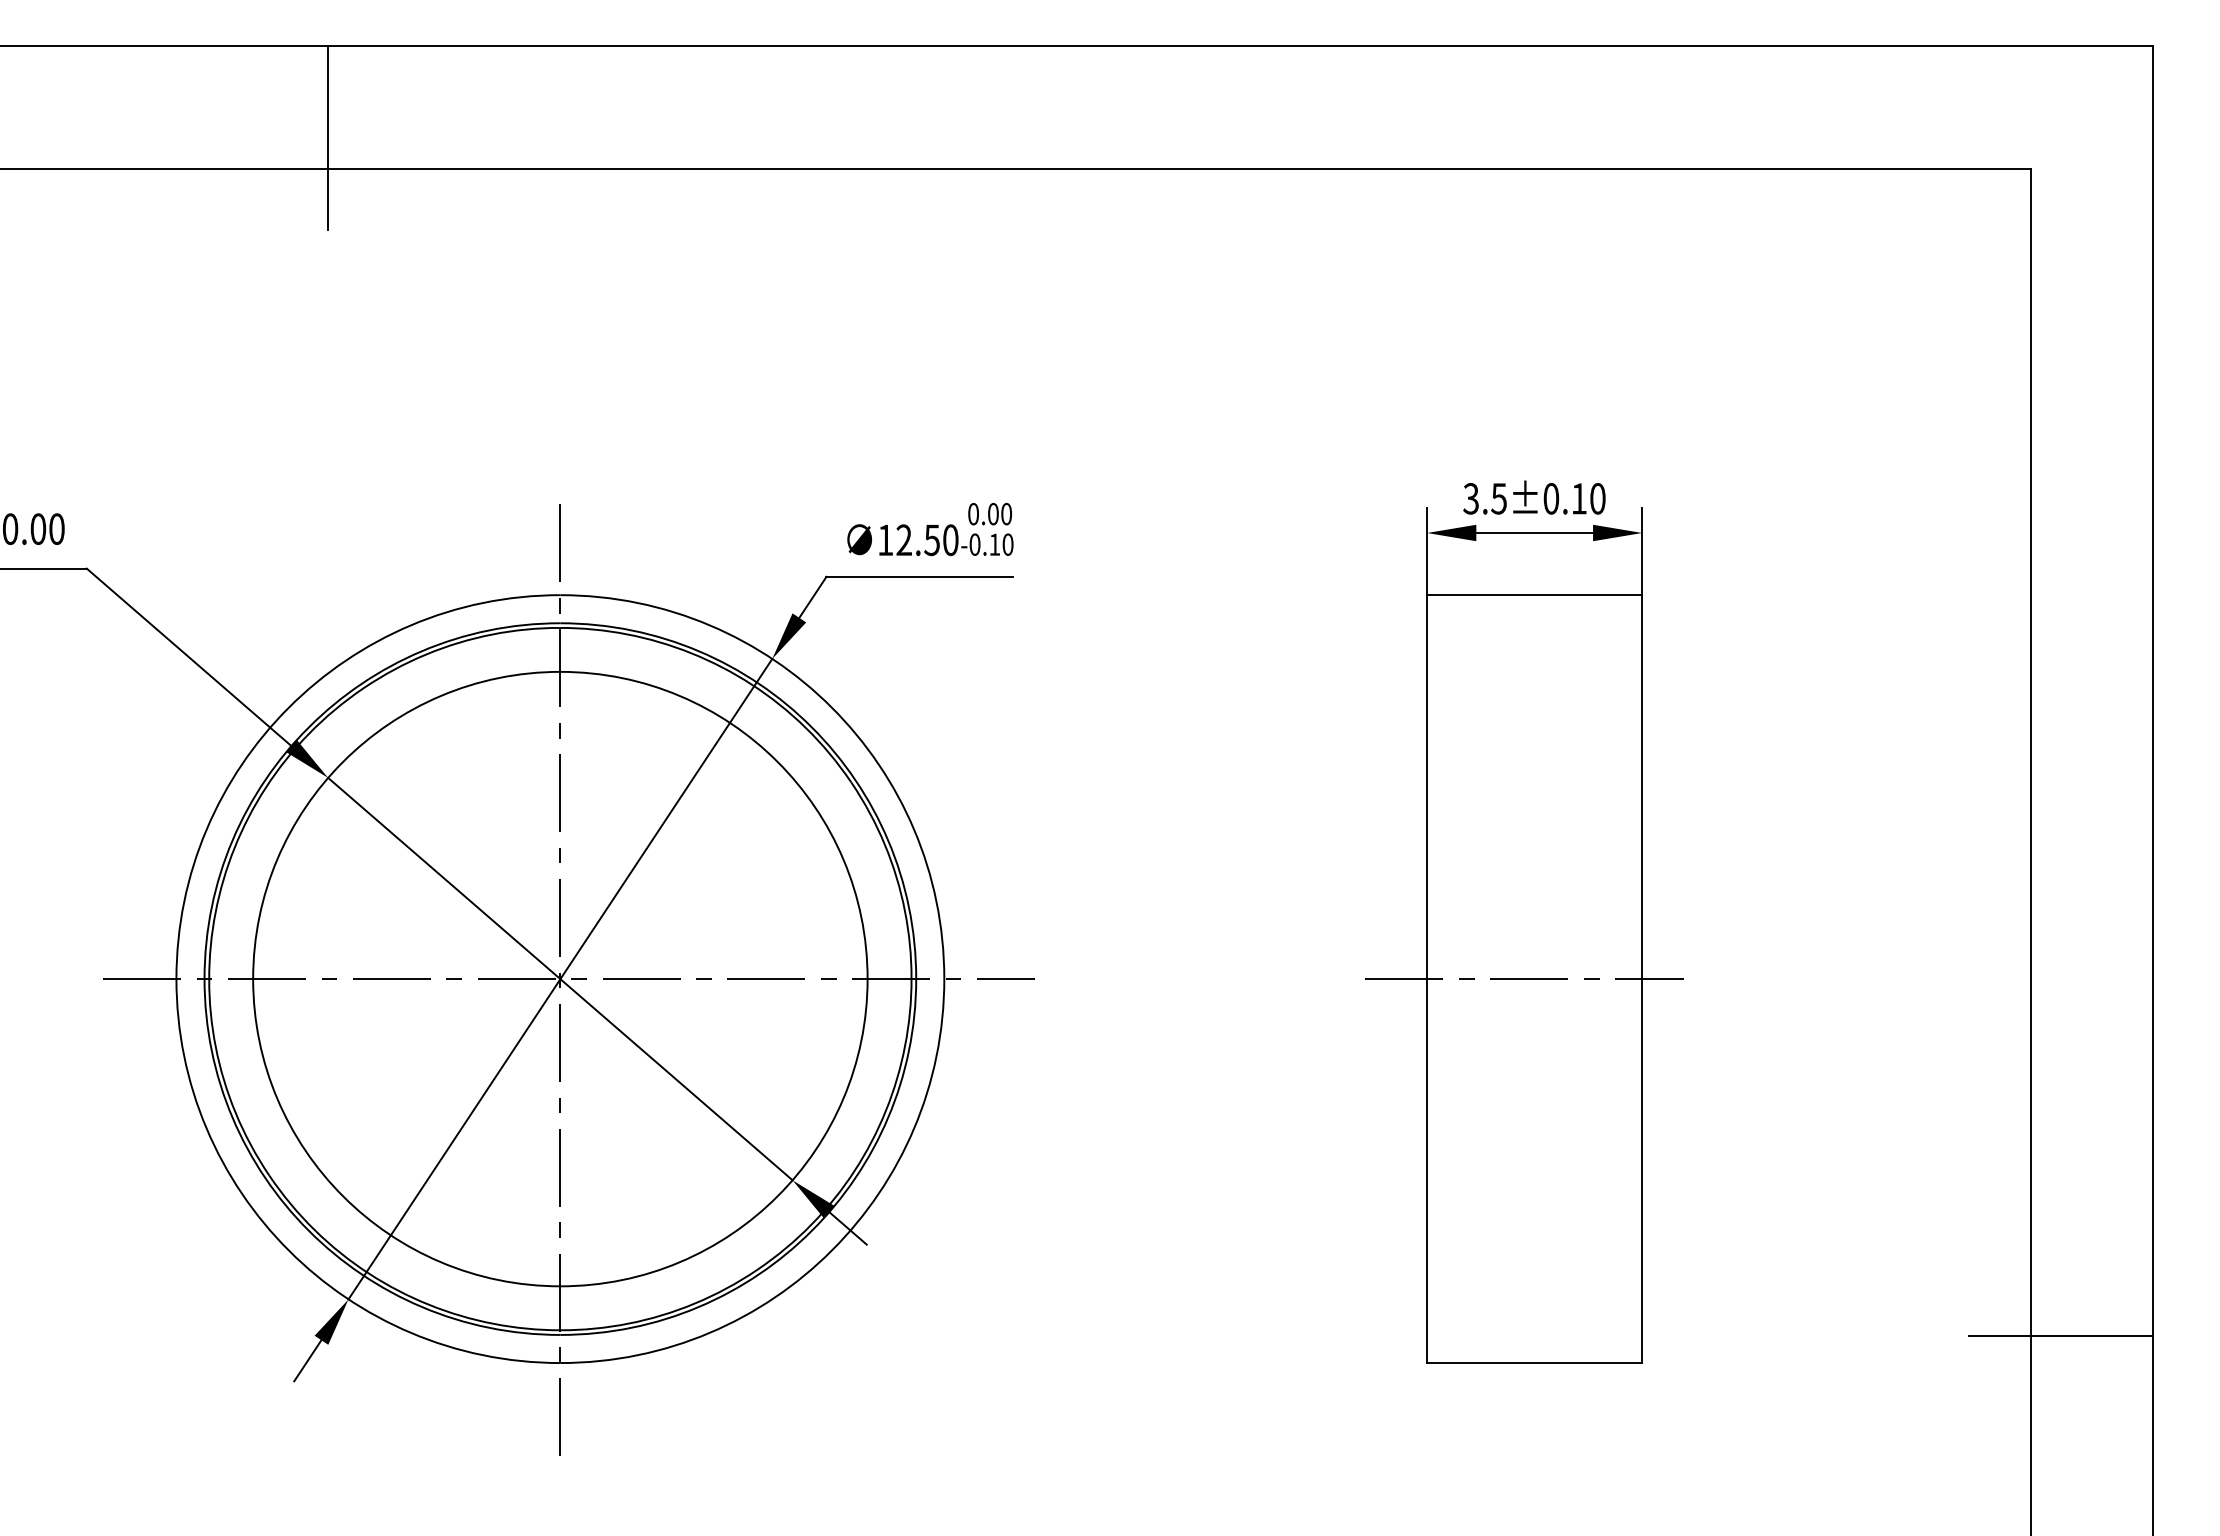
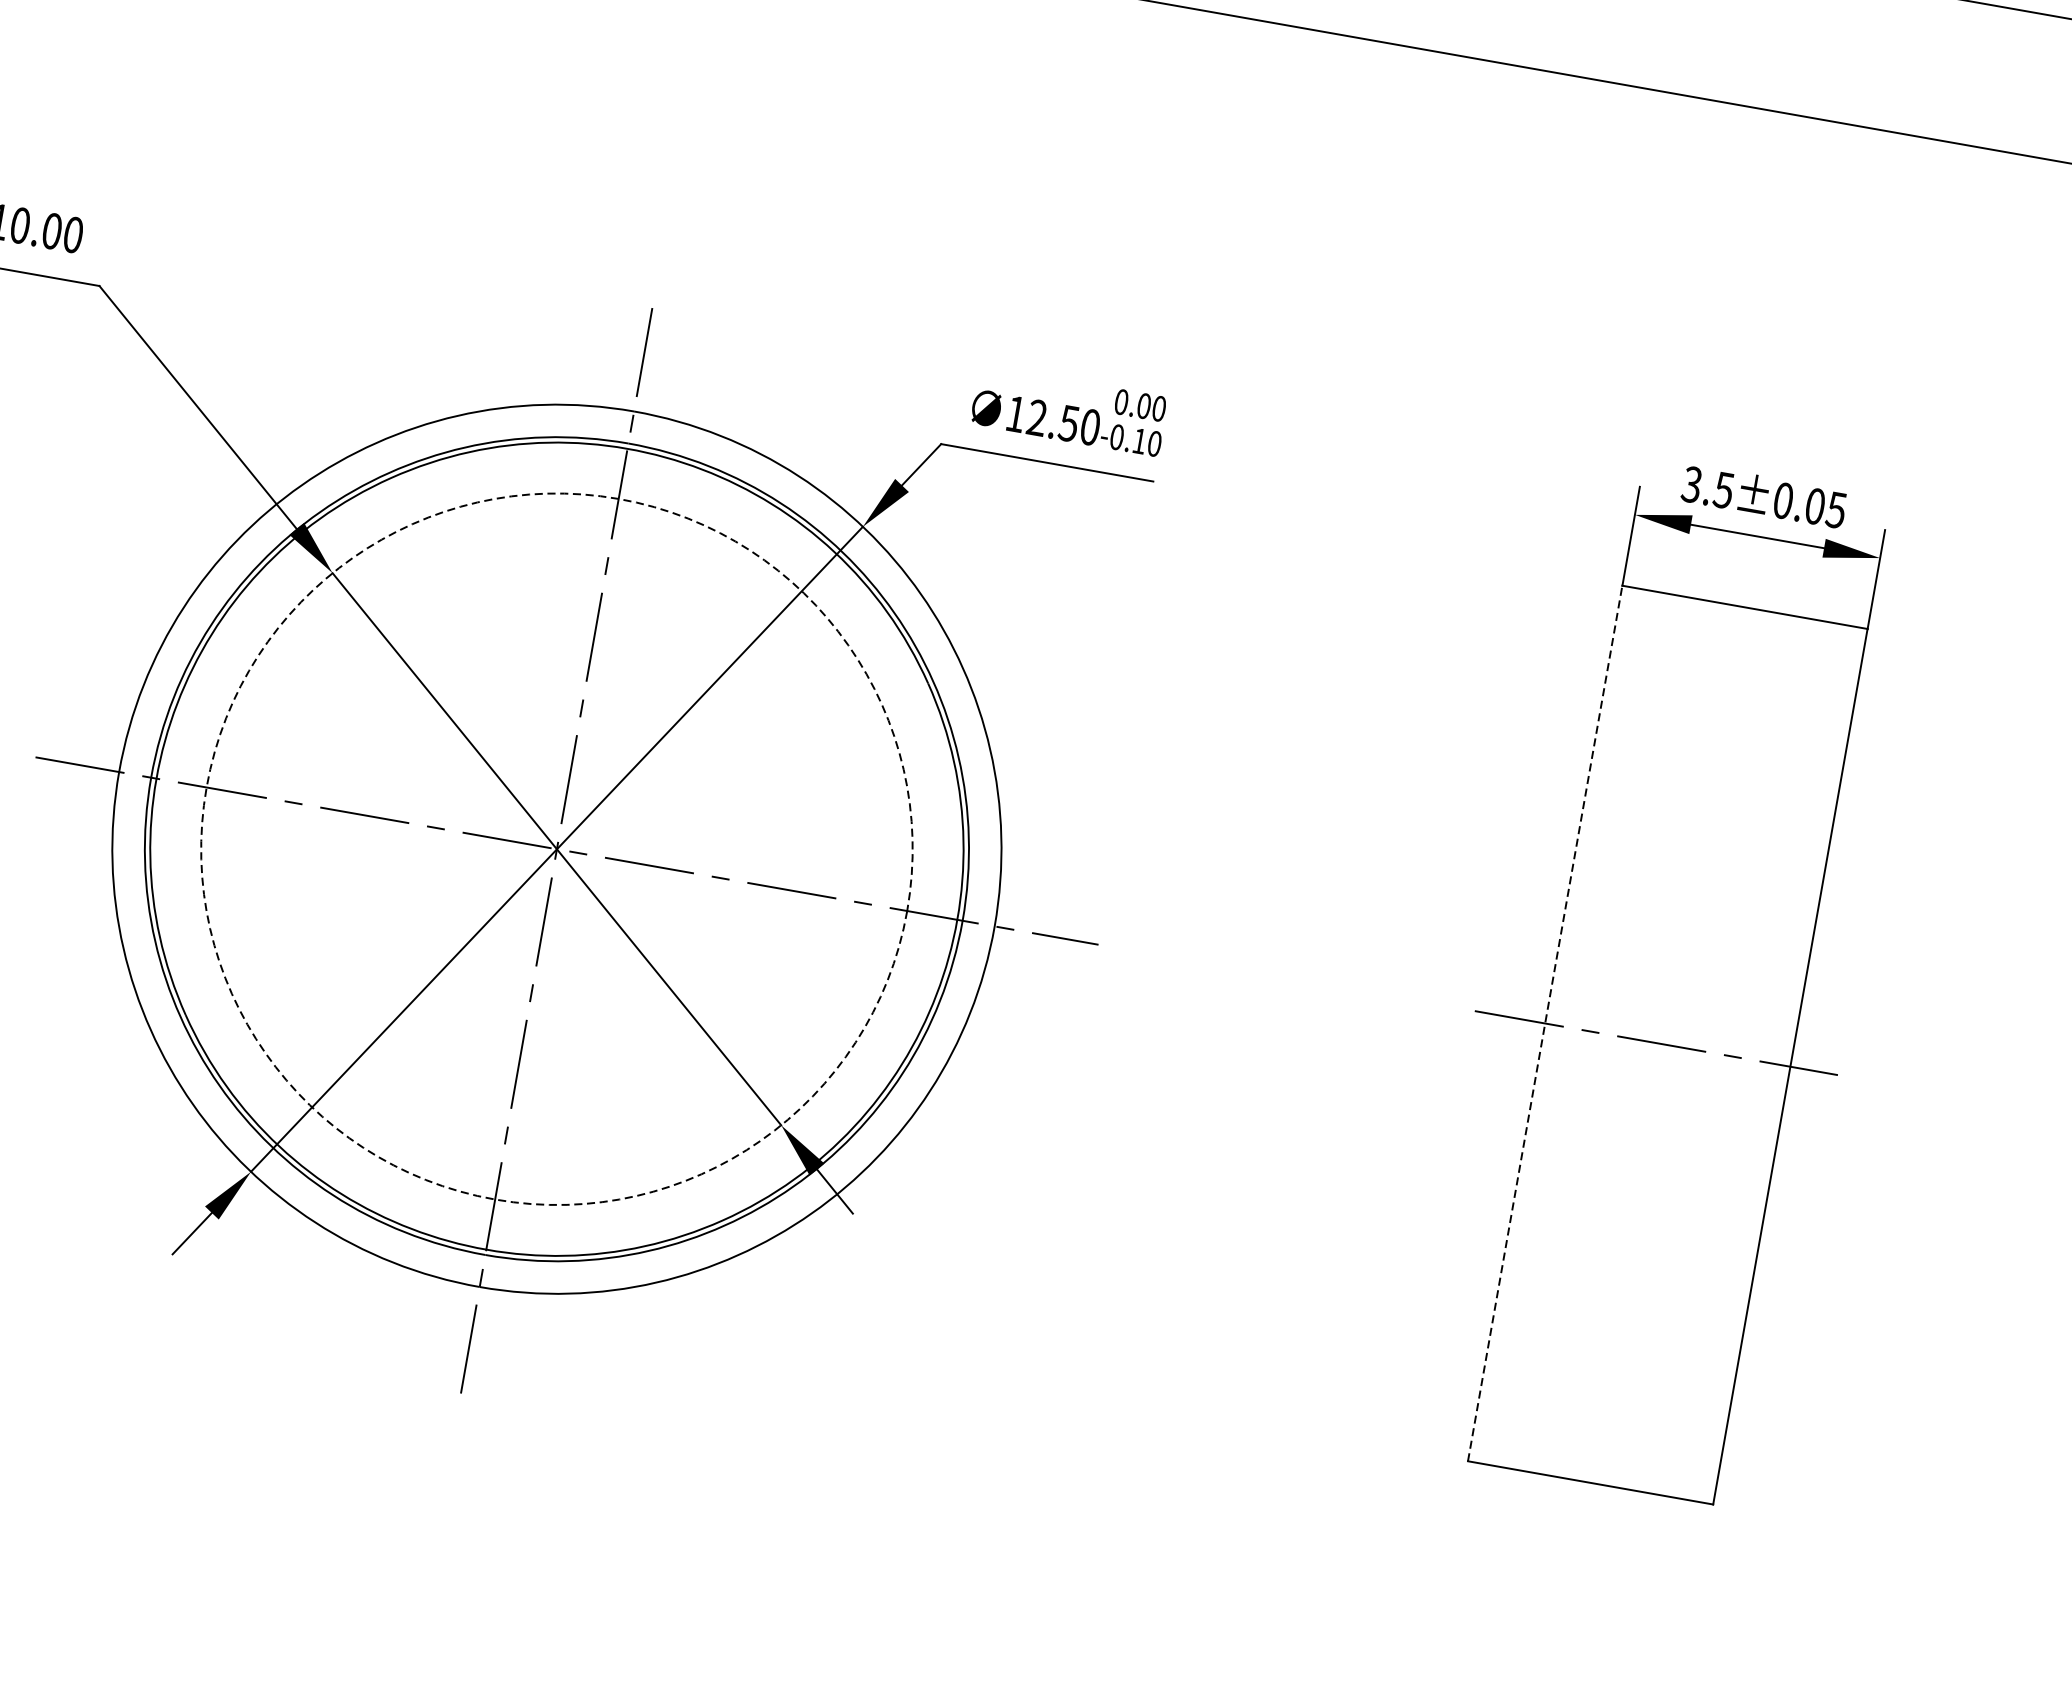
text: (1588, 498) -> (1825, 507), 3.5±0.10 -> 3.5±0.05
circle: (560, 978) -> (557, 848), solid -> dashed
line: (1427, 979) -> (1545, 1024), solid -> dashed

